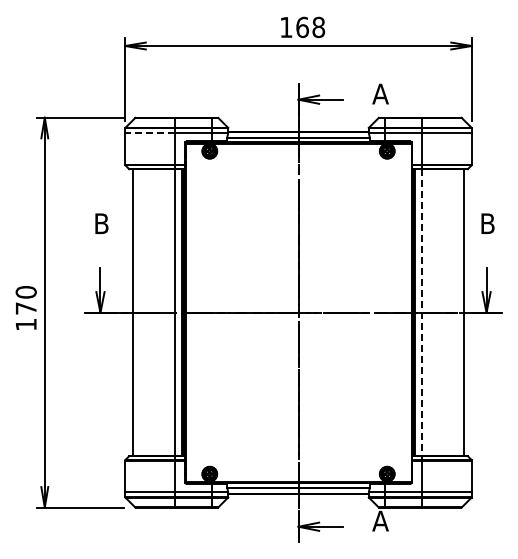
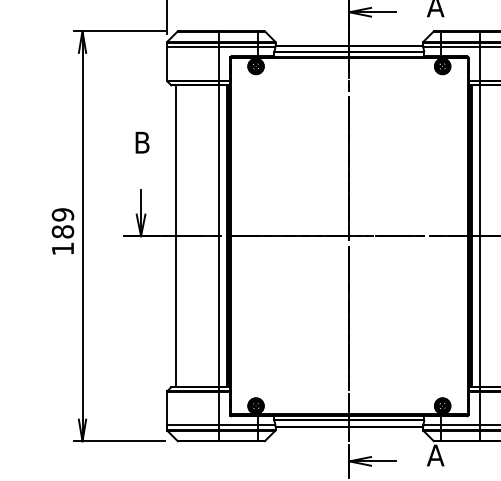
line: (149, 133) -> (192, 47), dashed -> solid
text: (25, 300) -> (62, 223), 170 -> 189
line: (422, 313) -> (479, 237), dashed -> solid

